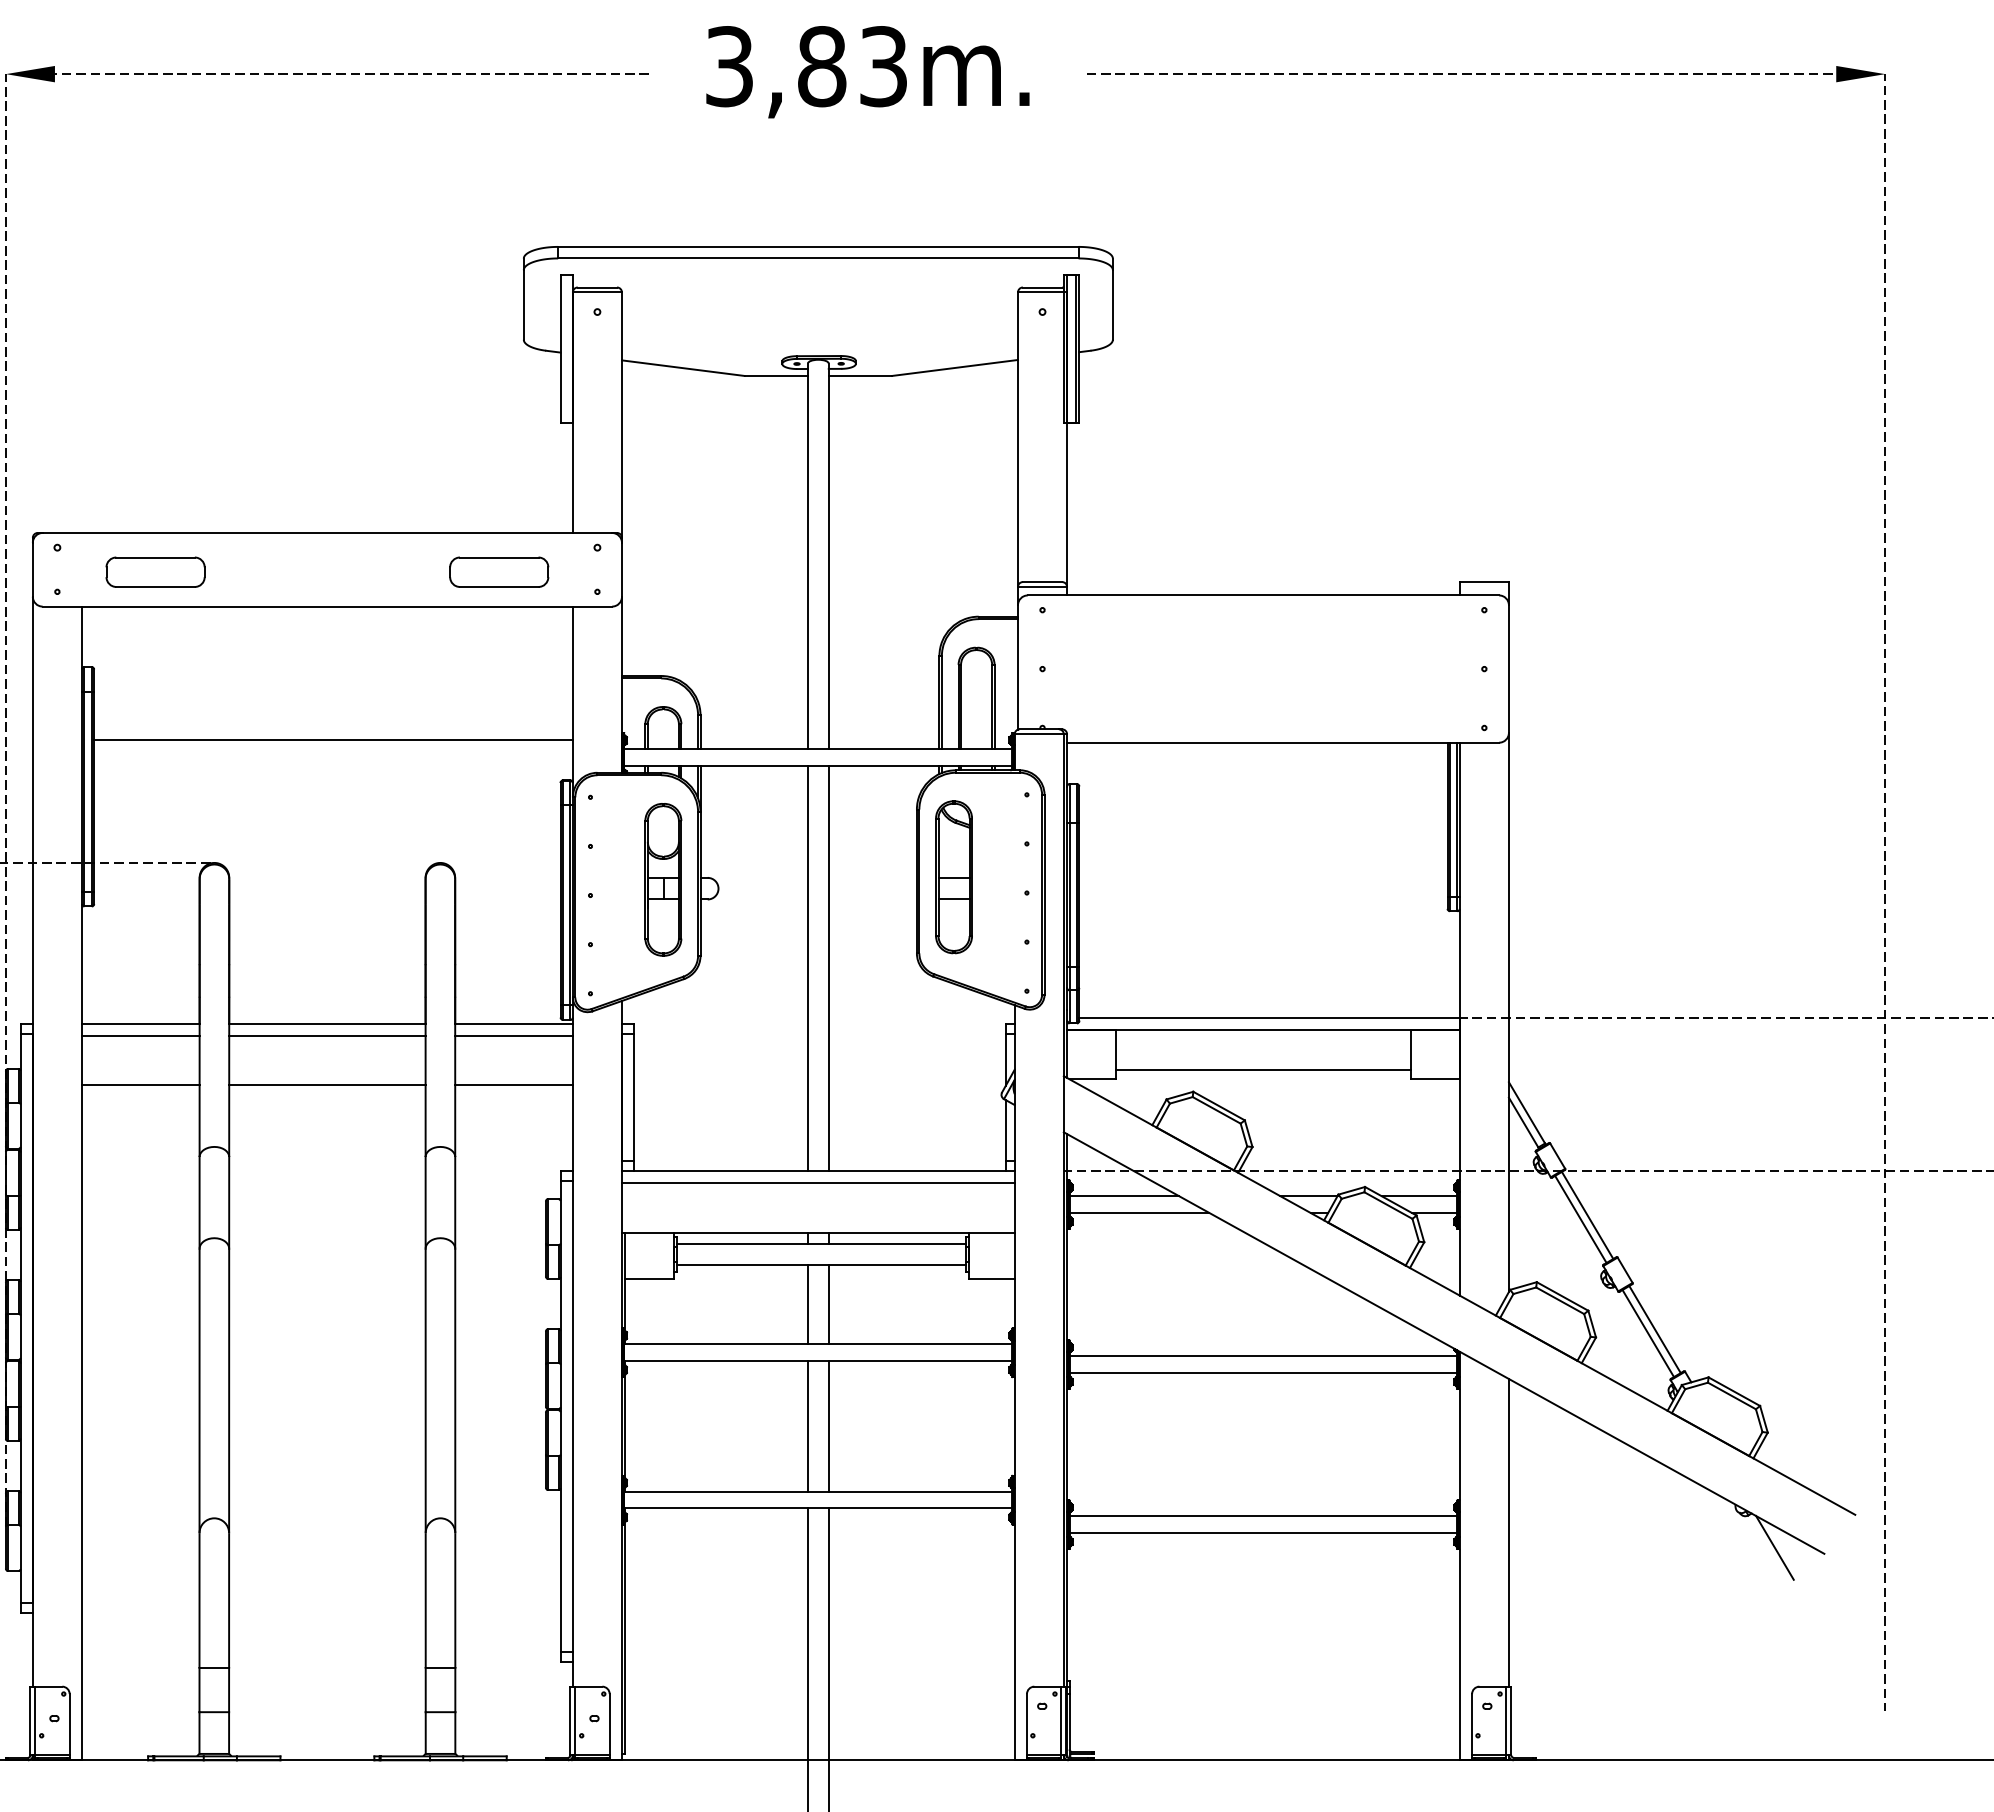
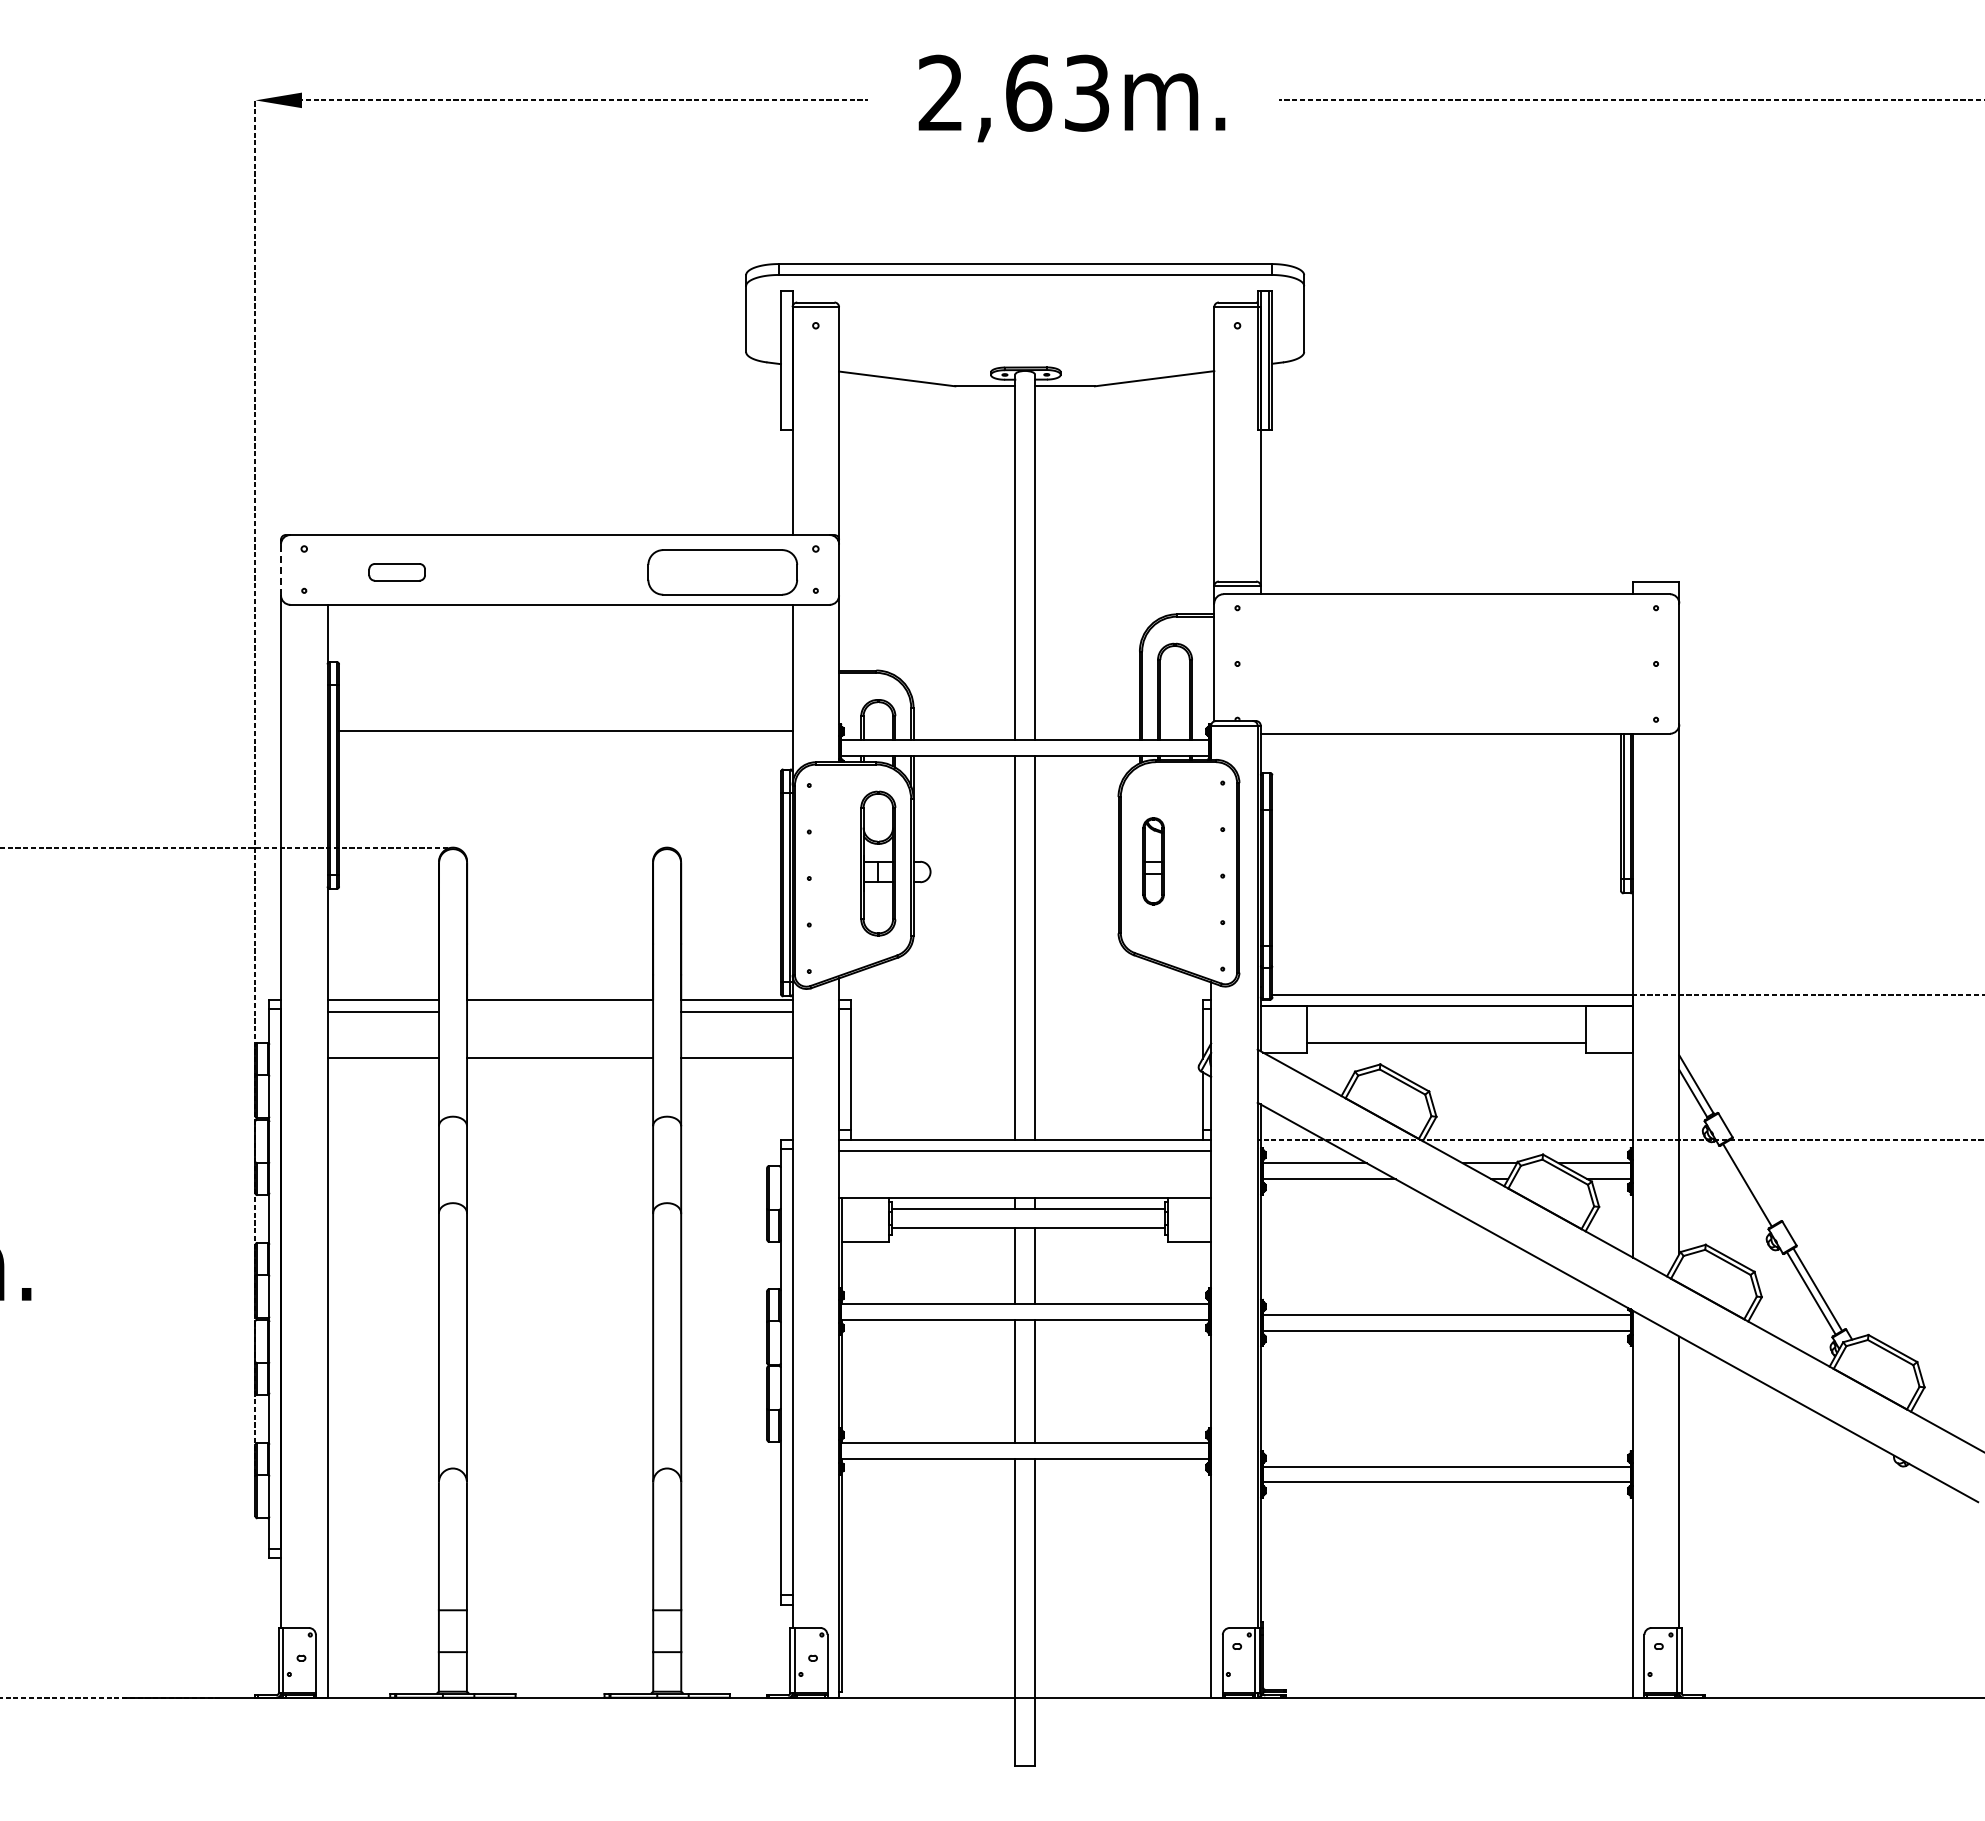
text: (776, 65) -> (985, 92), 3,83m. -> 2,63m.
line: (33, 569) -> (281, 569), solid -> dashed
part: (498, 571) -> (722, 571), size x1.6
part: (154, 572) -> (396, 572), size x0.6
part: (953, 877) -> (1153, 861), size x0.6
line: (327, 1035) -> (560, 1011), removed
line: (1587, 1215) -> (1753, 1181), removed
line: (1775, 1547) -> (1931, 1496), removed

